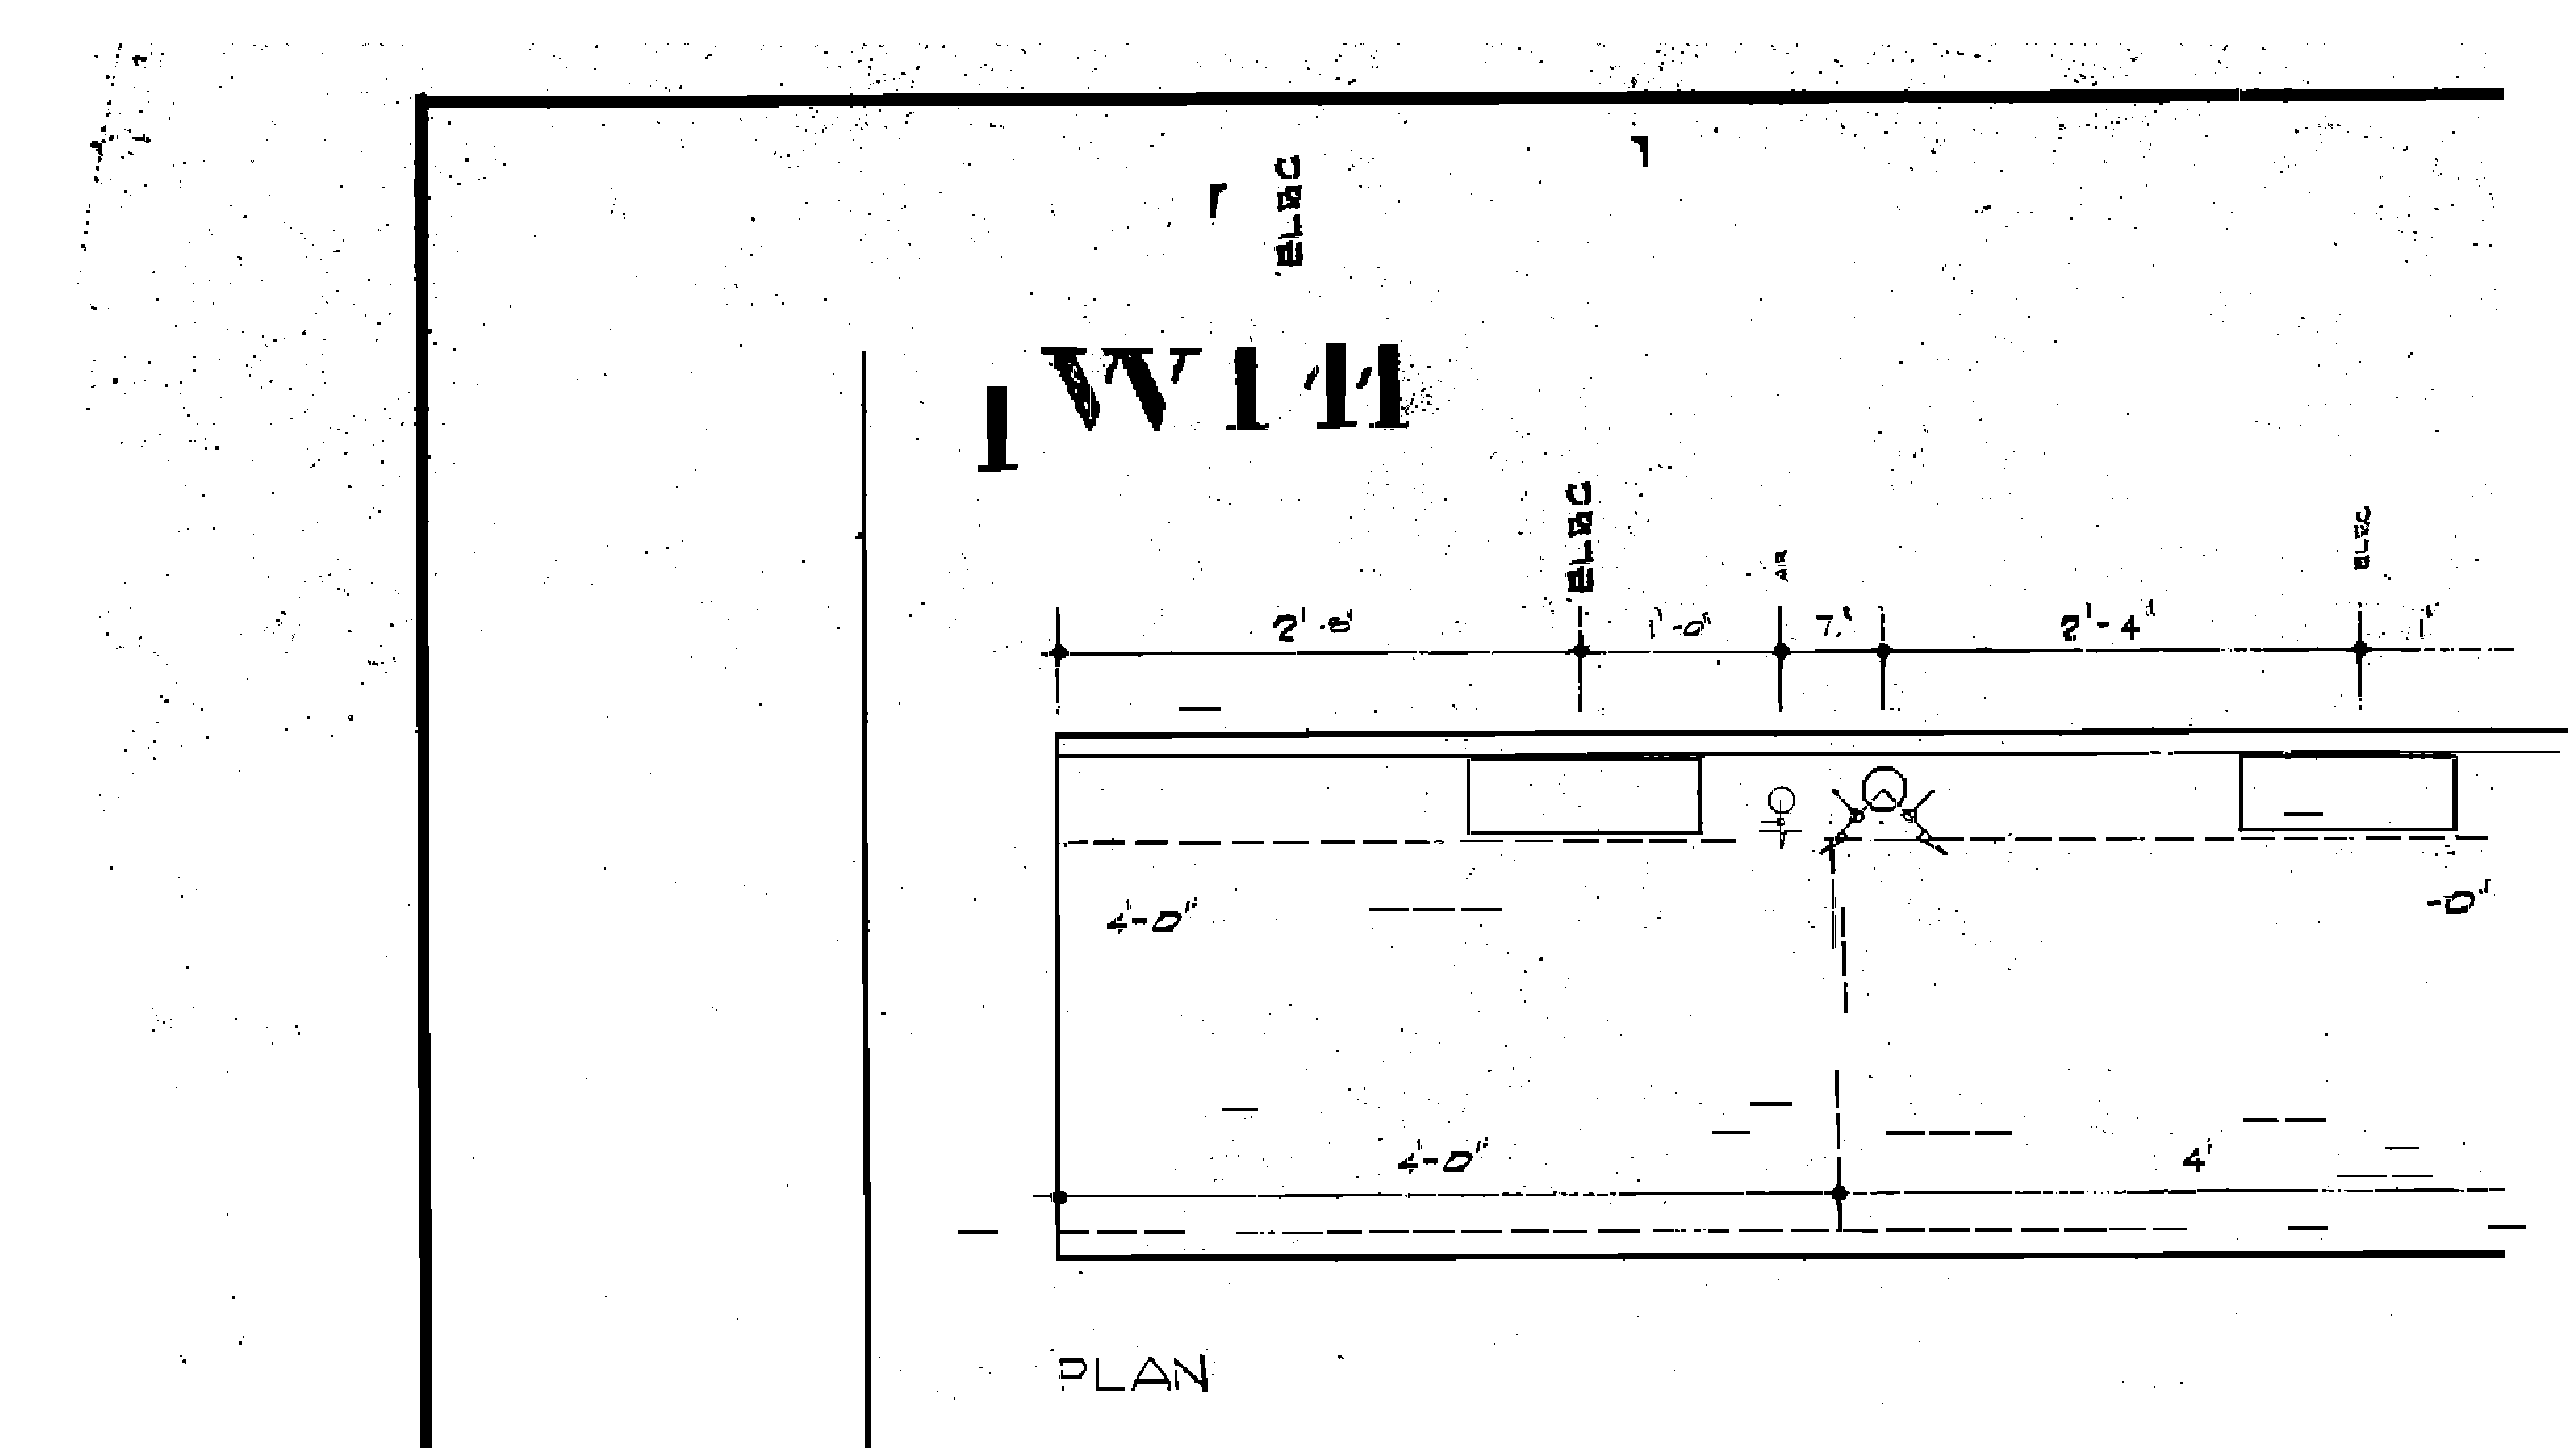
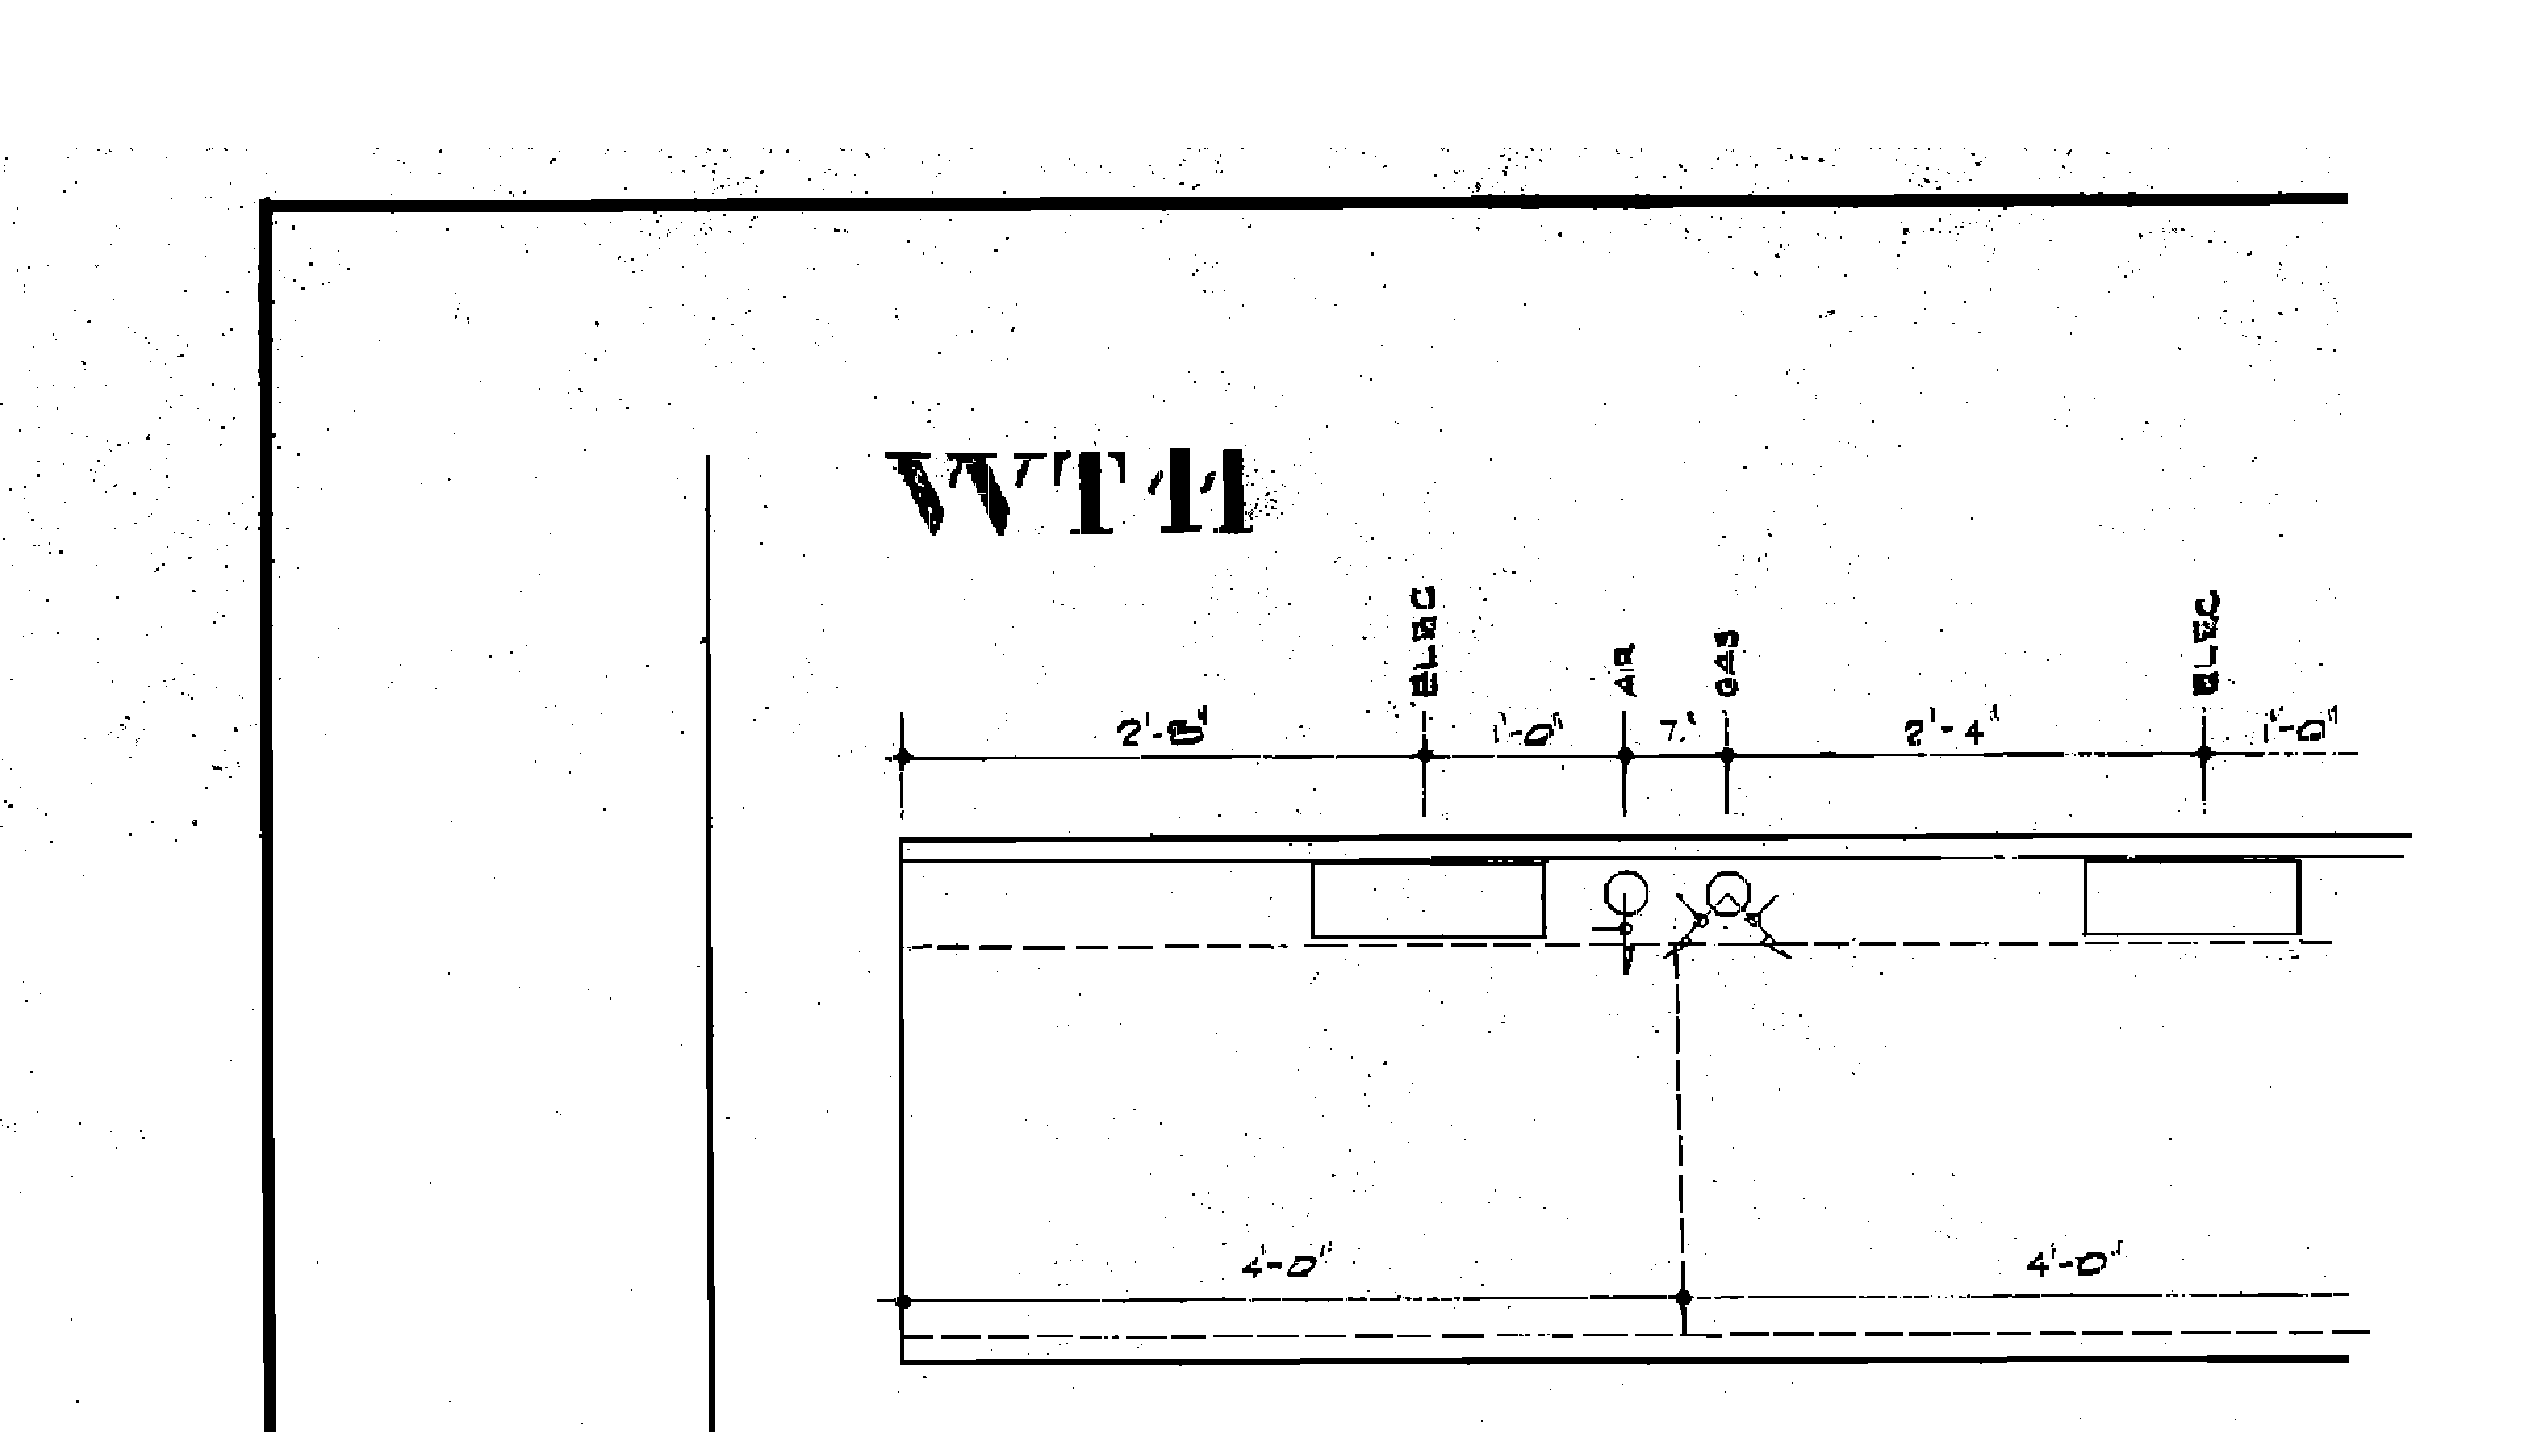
part: (1639, 151) -> (1116, 467), moved
part: (1218, 203) -> (1062, 471), moved
part: (1288, 215) -> (1132, 320), removed
part: (997, 428) -> (841, 533), removed
part: (2362, 537) -> (2206, 642), size x1.67
part: (1882, 557) -> (1726, 662), added
part: (1781, 565) -> (1625, 670), size x1.67
part: (2463, 618) -> (2307, 723), added
part: (1335, 620) -> (1179, 725), size x1.67
part: (1690, 623) -> (1534, 728), size x1.43
line: (1199, 708) -> (1043, 813), removed
line: (2303, 813) -> (2147, 918), removed
part: (1780, 817) -> (1624, 922), size x1.67
part: (2460, 896) -> (2092, 1258), moved
line: (1435, 909) -> (1279, 1014), removed
part: (1151, 915) -> (995, 1020), removed
part: (1844, 959) -> (1679, 1113), moved
line: (1770, 1103) -> (1614, 1208), removed
part: (1239, 1113) -> (1054, 1340), moved
line: (2285, 1119) -> (2082, 1332), moved
line: (1730, 1132) -> (1574, 1237), removed
line: (1948, 1132) -> (1792, 1237), removed
line: (2401, 1148) -> (2305, 1333), moved
line: (2384, 1175) -> (2228, 1332), moved
line: (977, 1231) -> (821, 1336), removed

